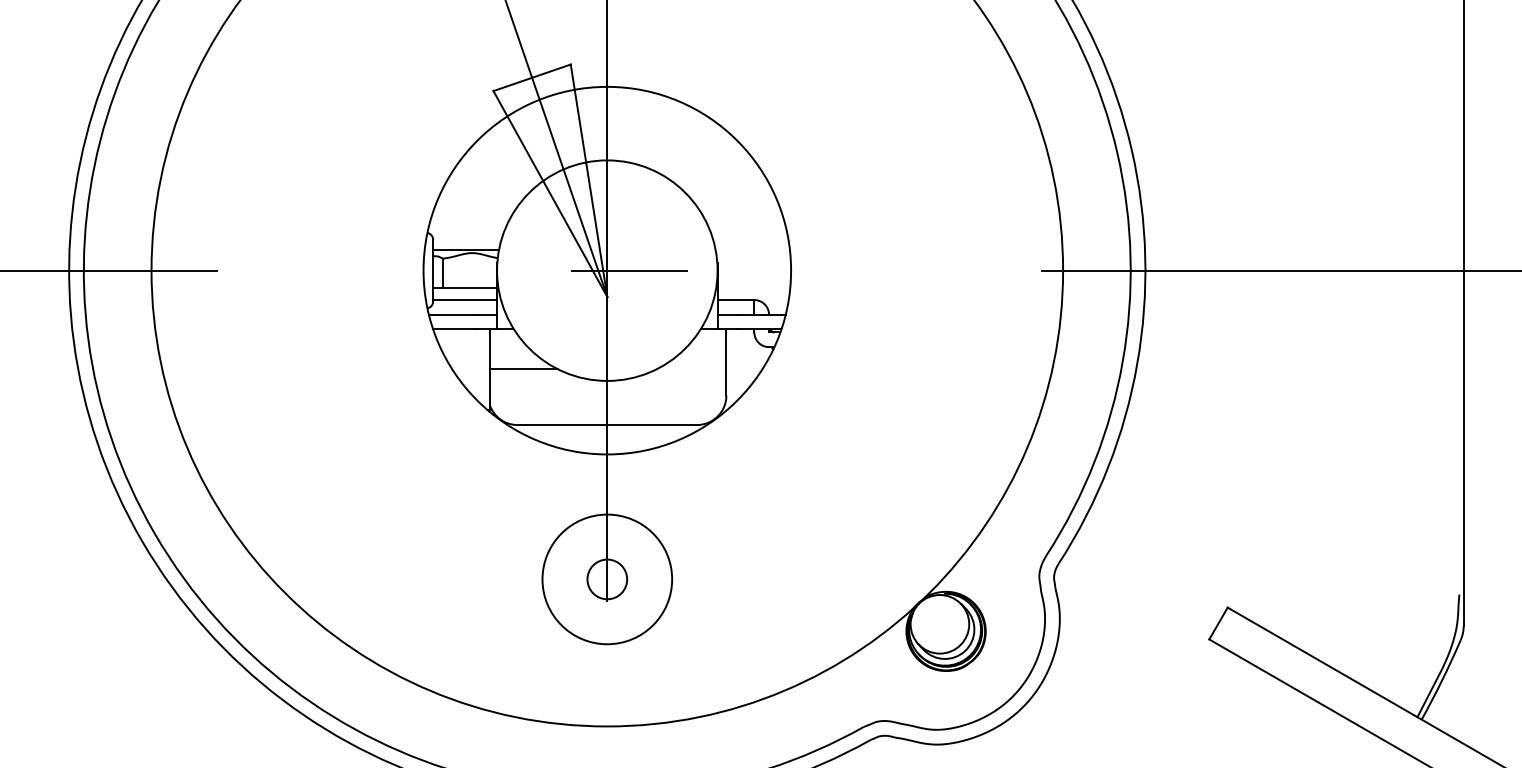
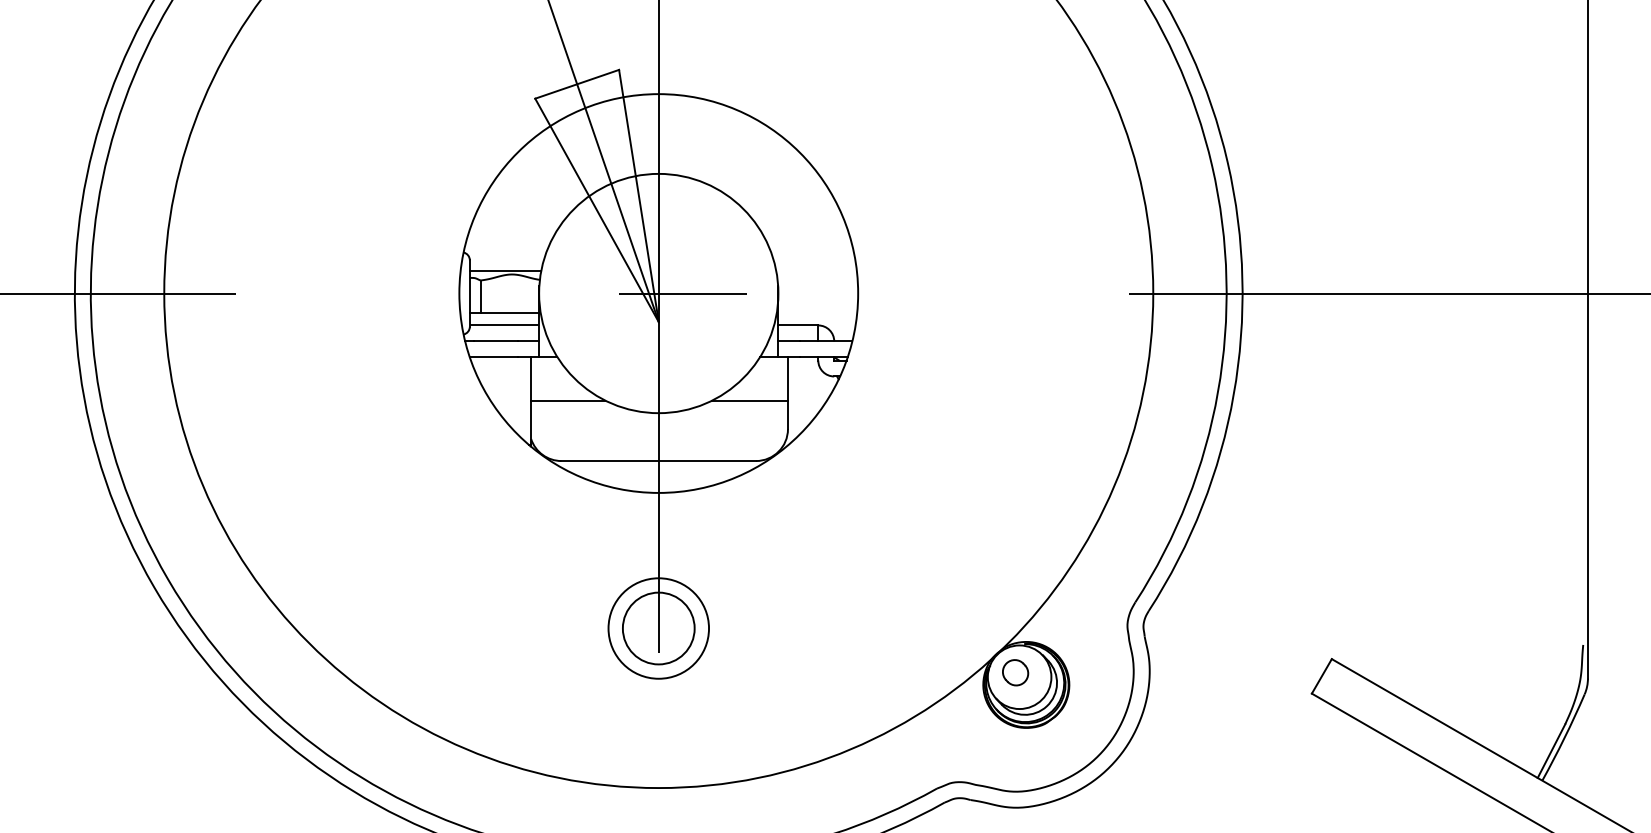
line: (690, 369) -> (749, 400), added
circle: (607, 579) -> (658, 628), size x0.71
circle: (607, 579) -> (658, 628), size x1.67
part: (936, 619) -> (1015, 672), added

